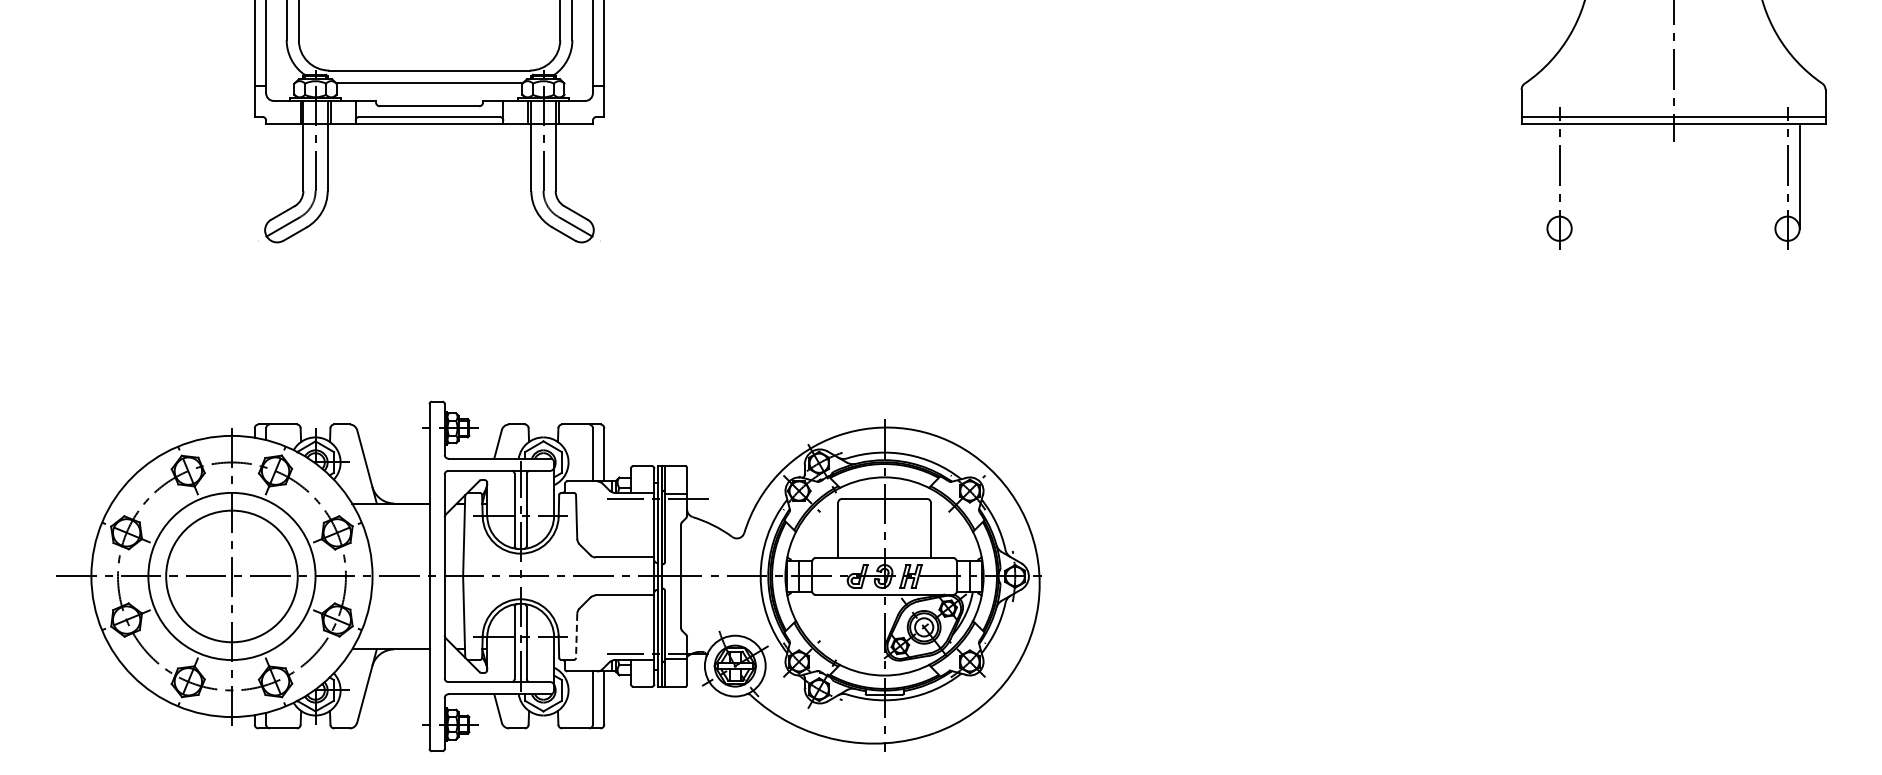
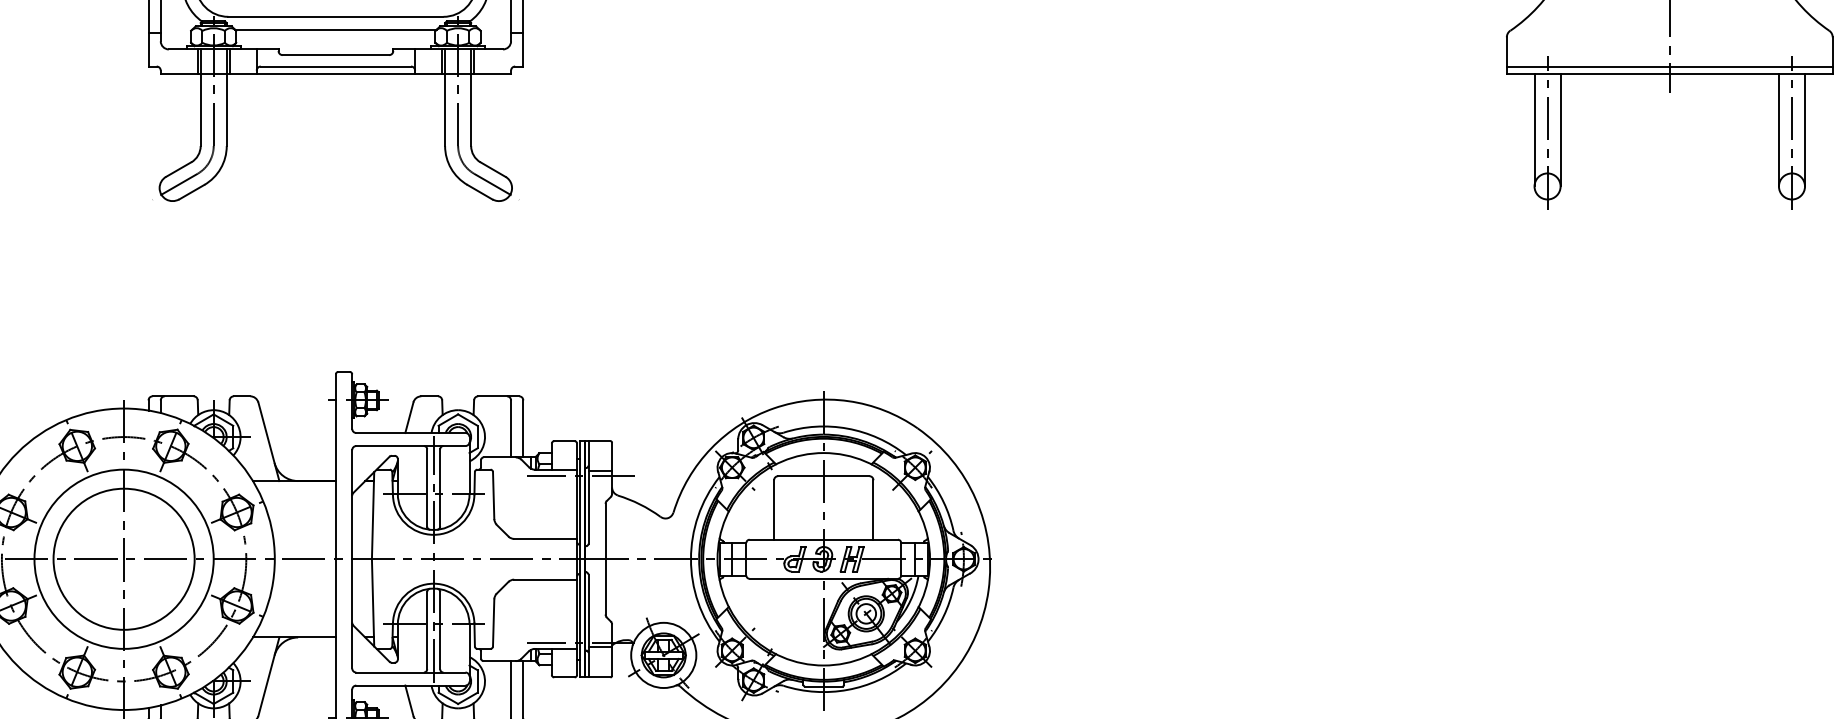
line: (1547, 175) -> (1534, 129), added
line: (1571, 175) -> (1560, 129), added
line: (1775, 175) -> (1779, 129), added
line: (576, 635) -> (493, 622), dashed -> solid

